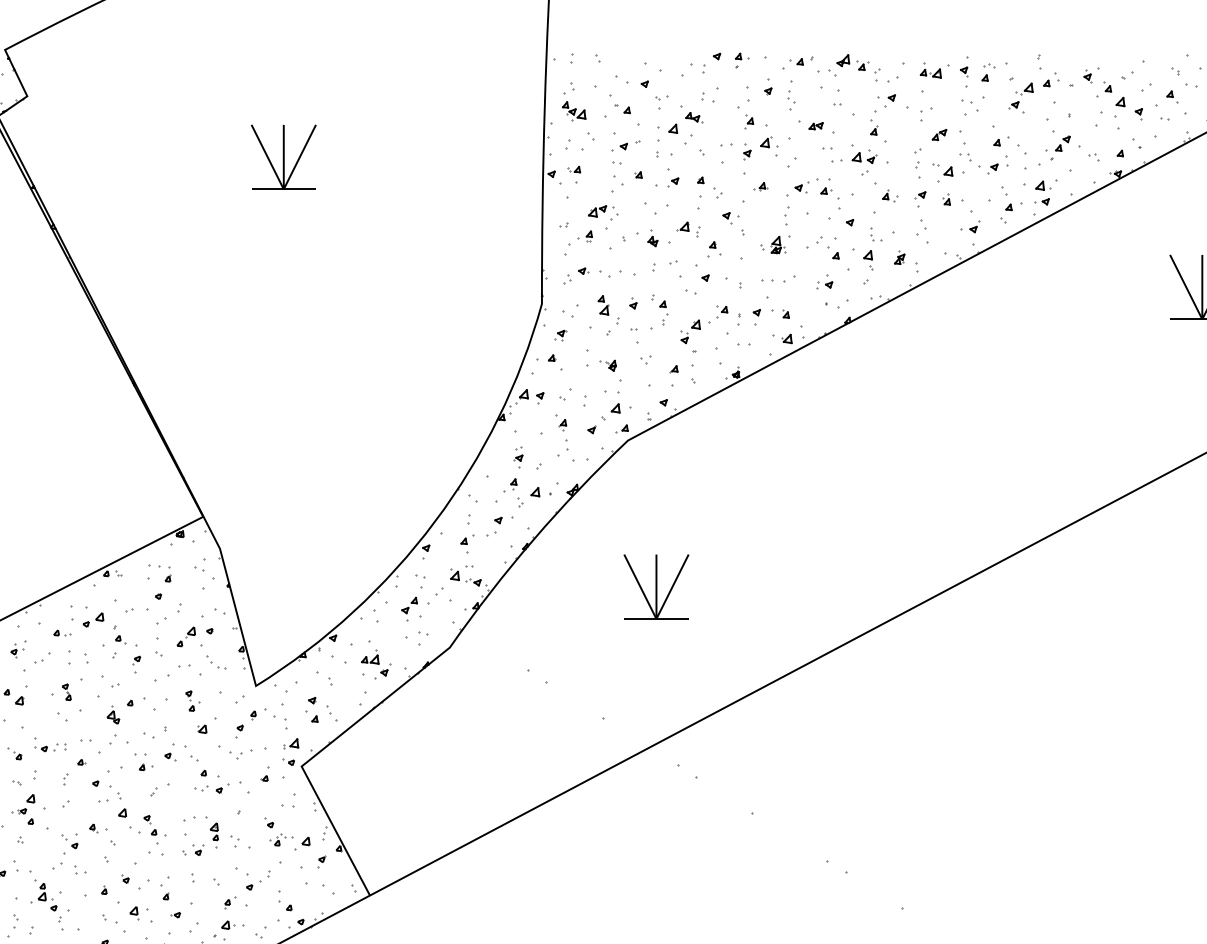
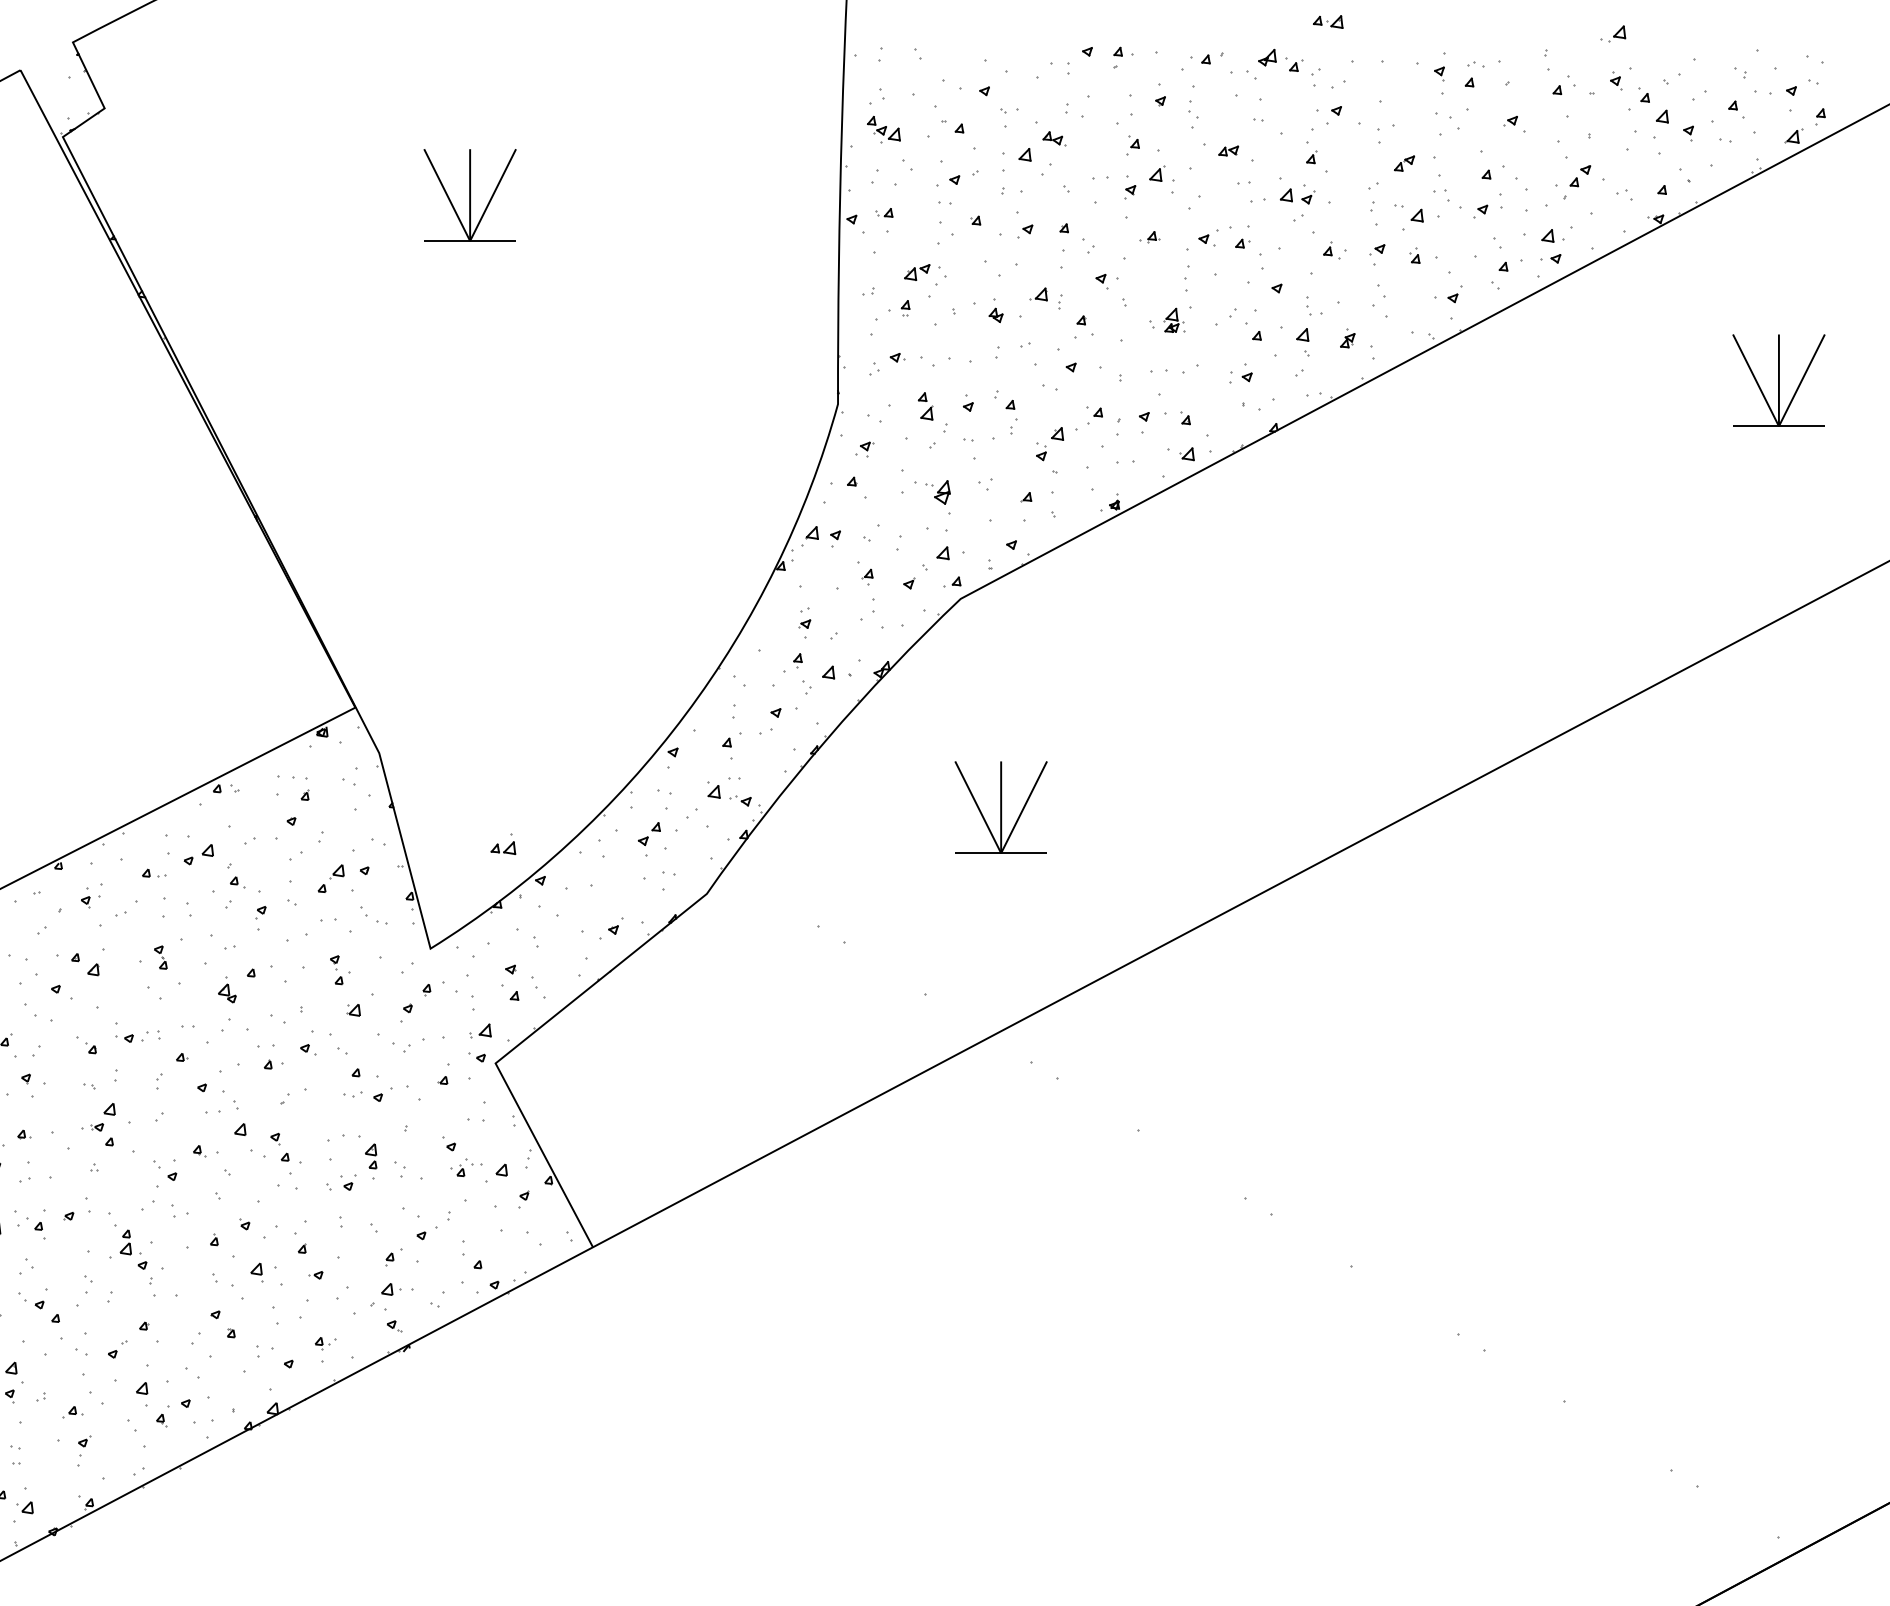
part: (931, 73) -> (1328, 21), moved
part: (1024, 88) -> (1613, 33), moved
part: (608, 365) -> (932, 492), size x1.6
part: (370, 656) -> (503, 843), moved

